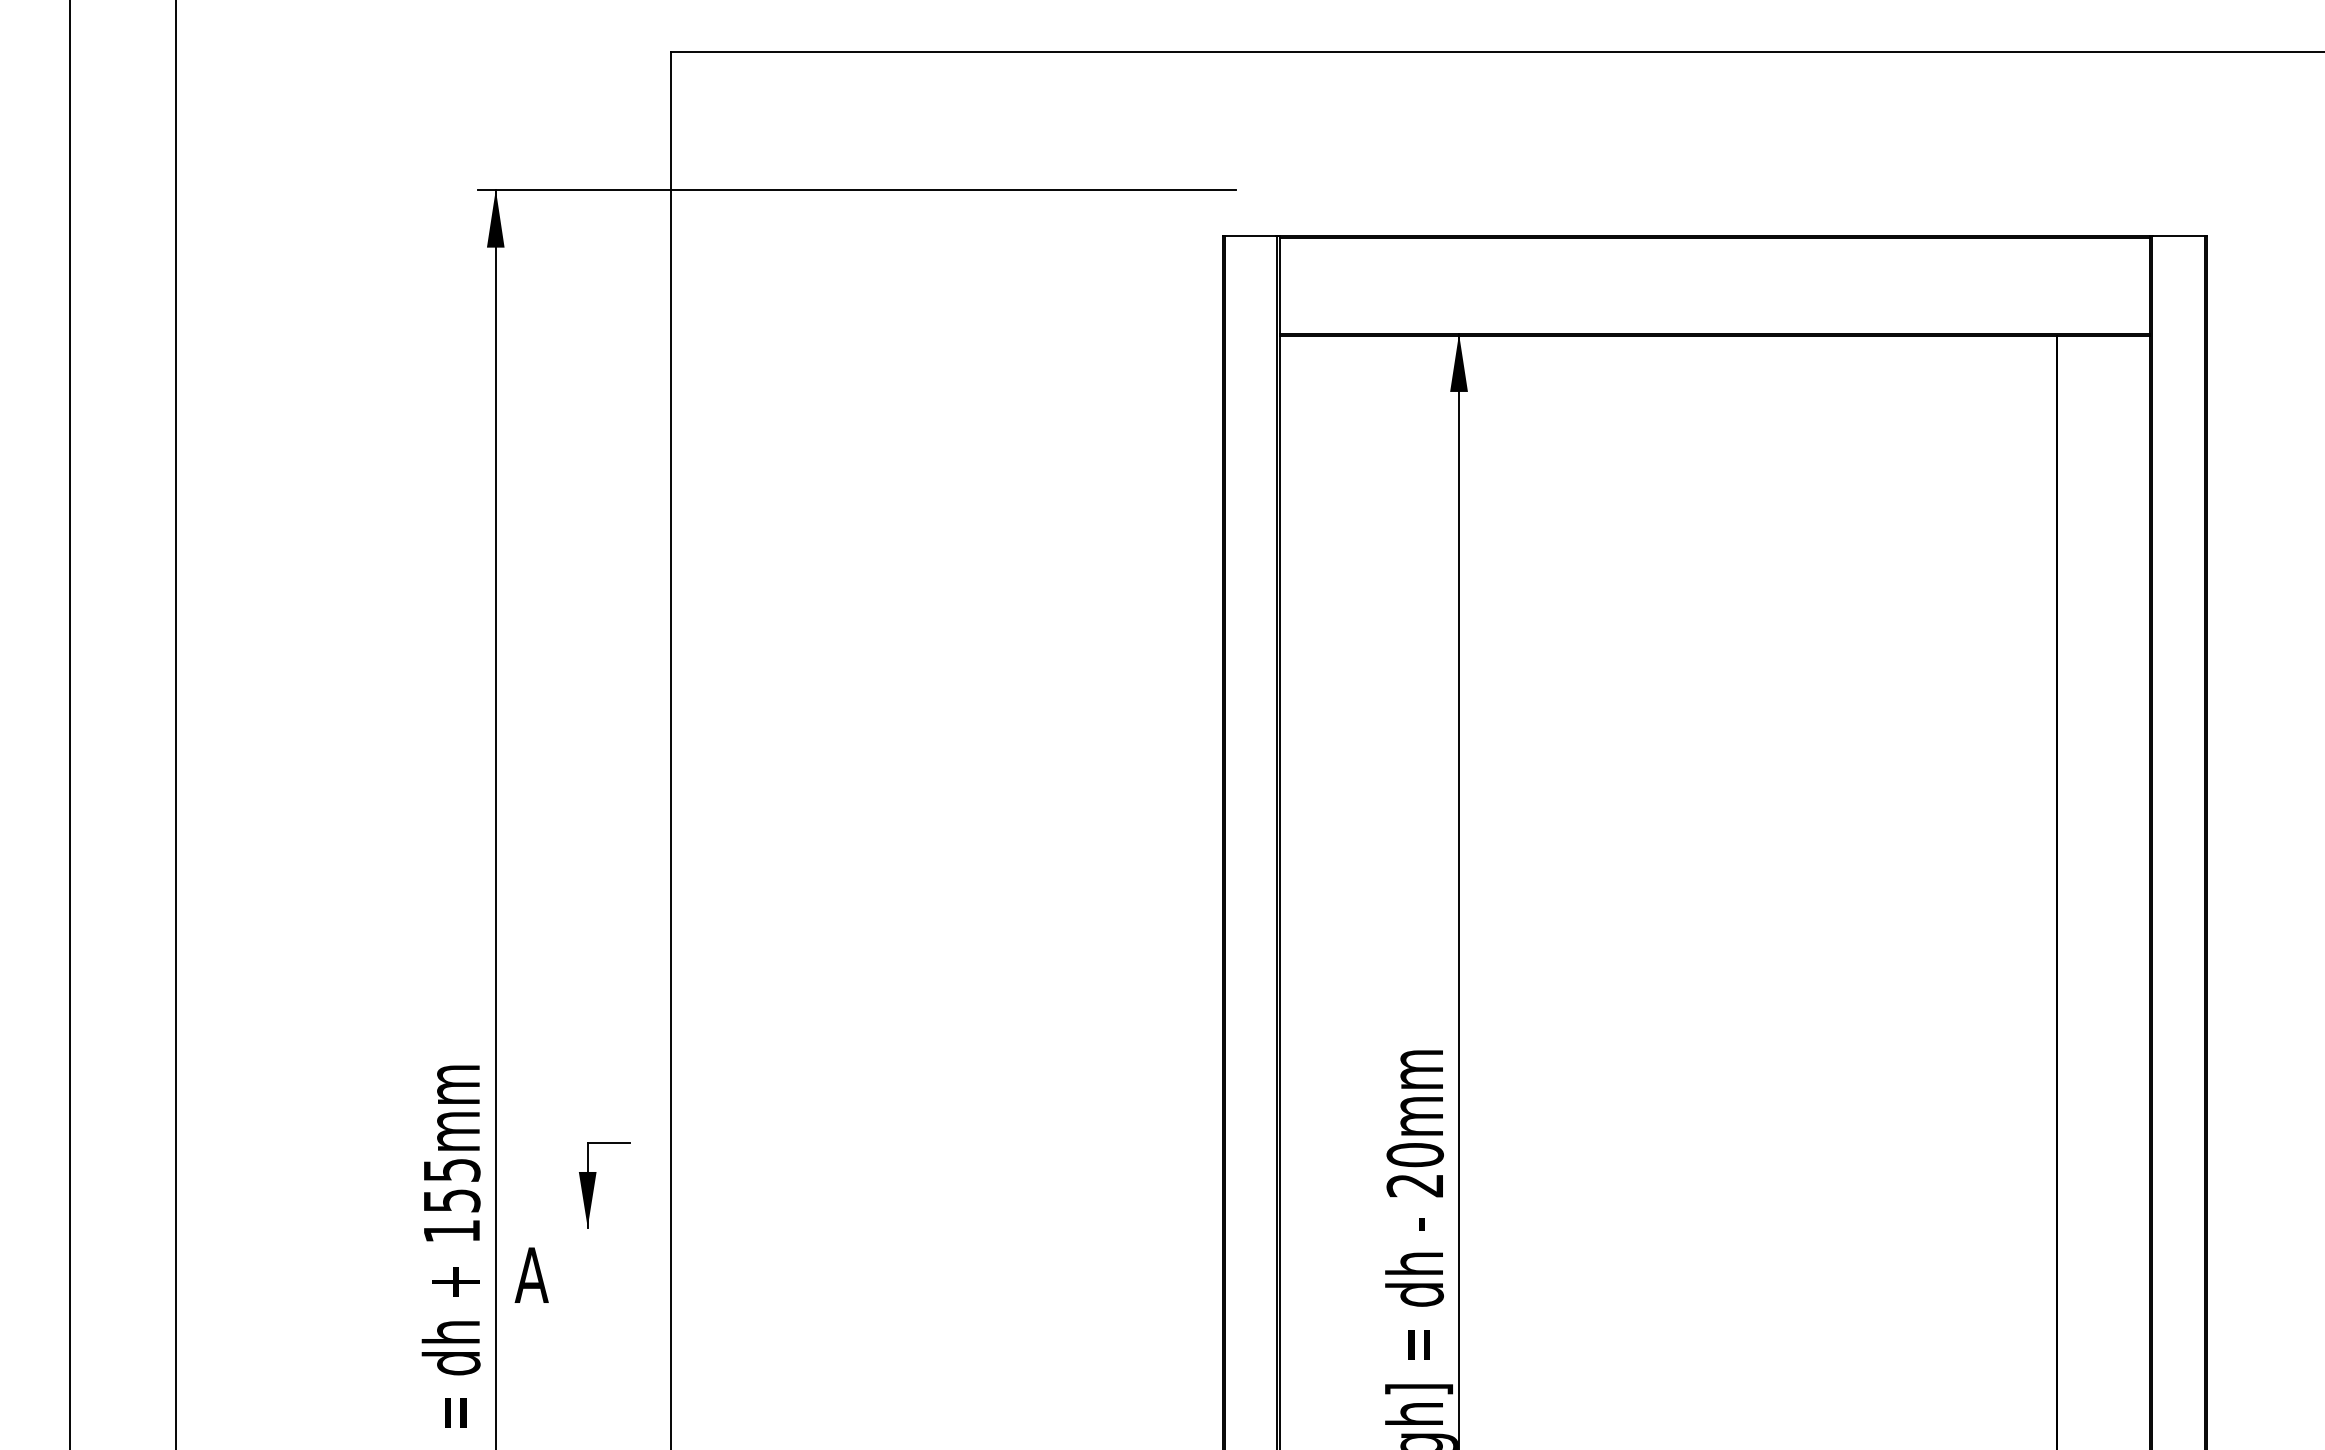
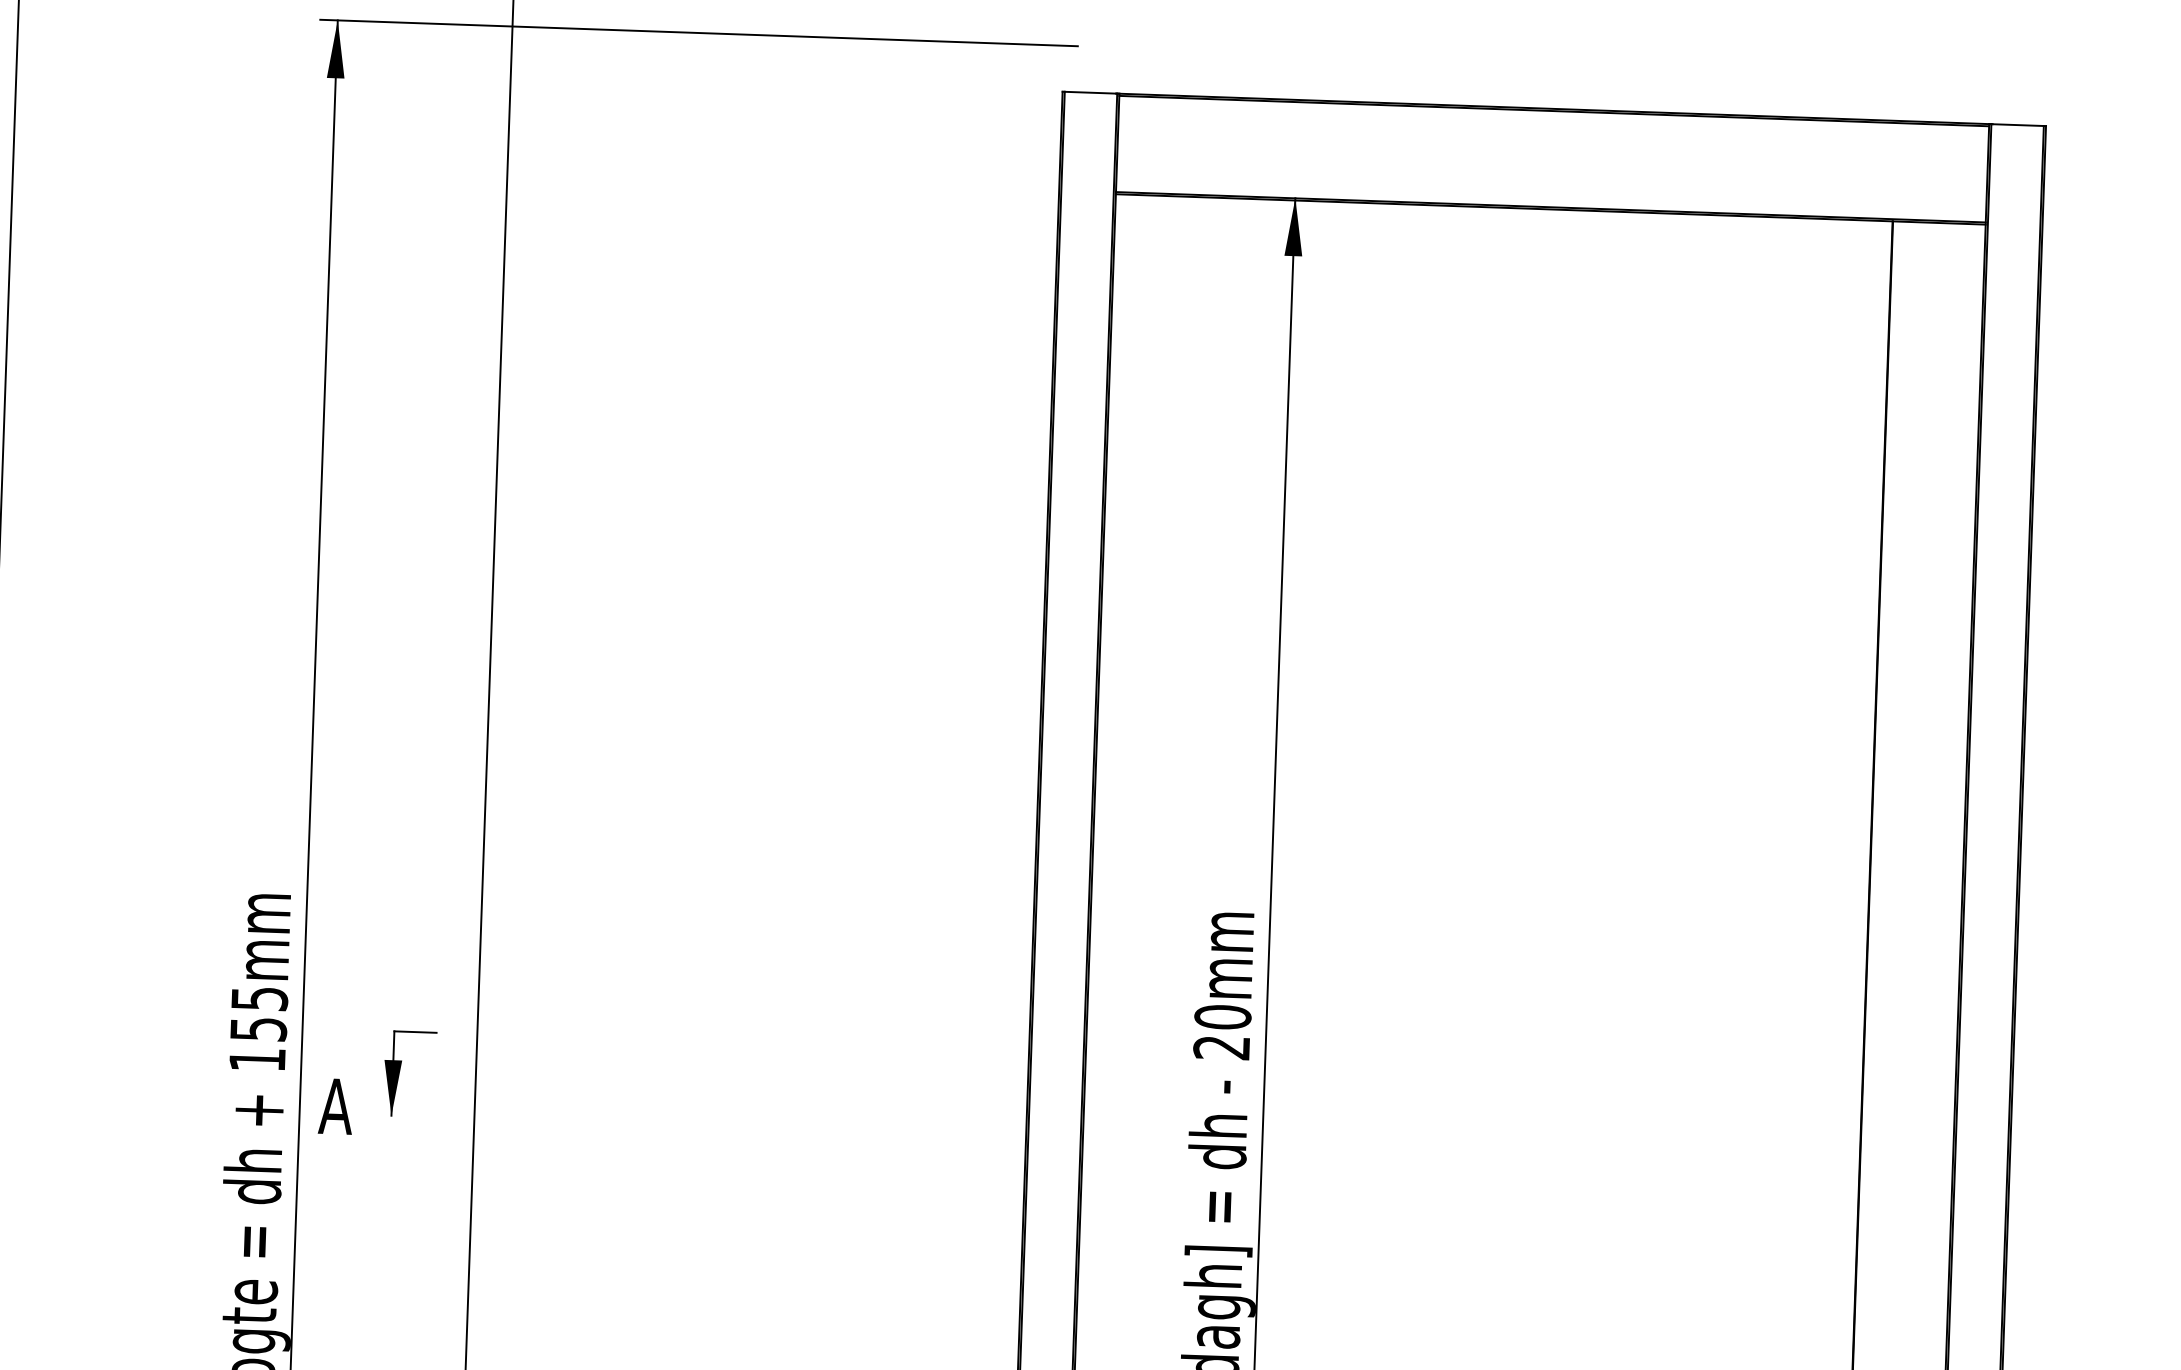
part: (594, 1185) -> (399, 1073), moved

